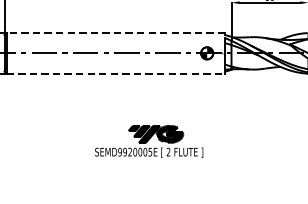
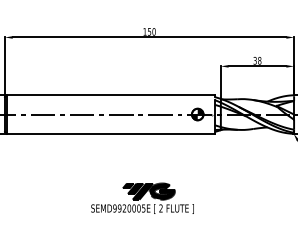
line: (115, 33) -> (110, 95), dashed -> solid
line: (116, 73) -> (111, 133), dashed -> solid

